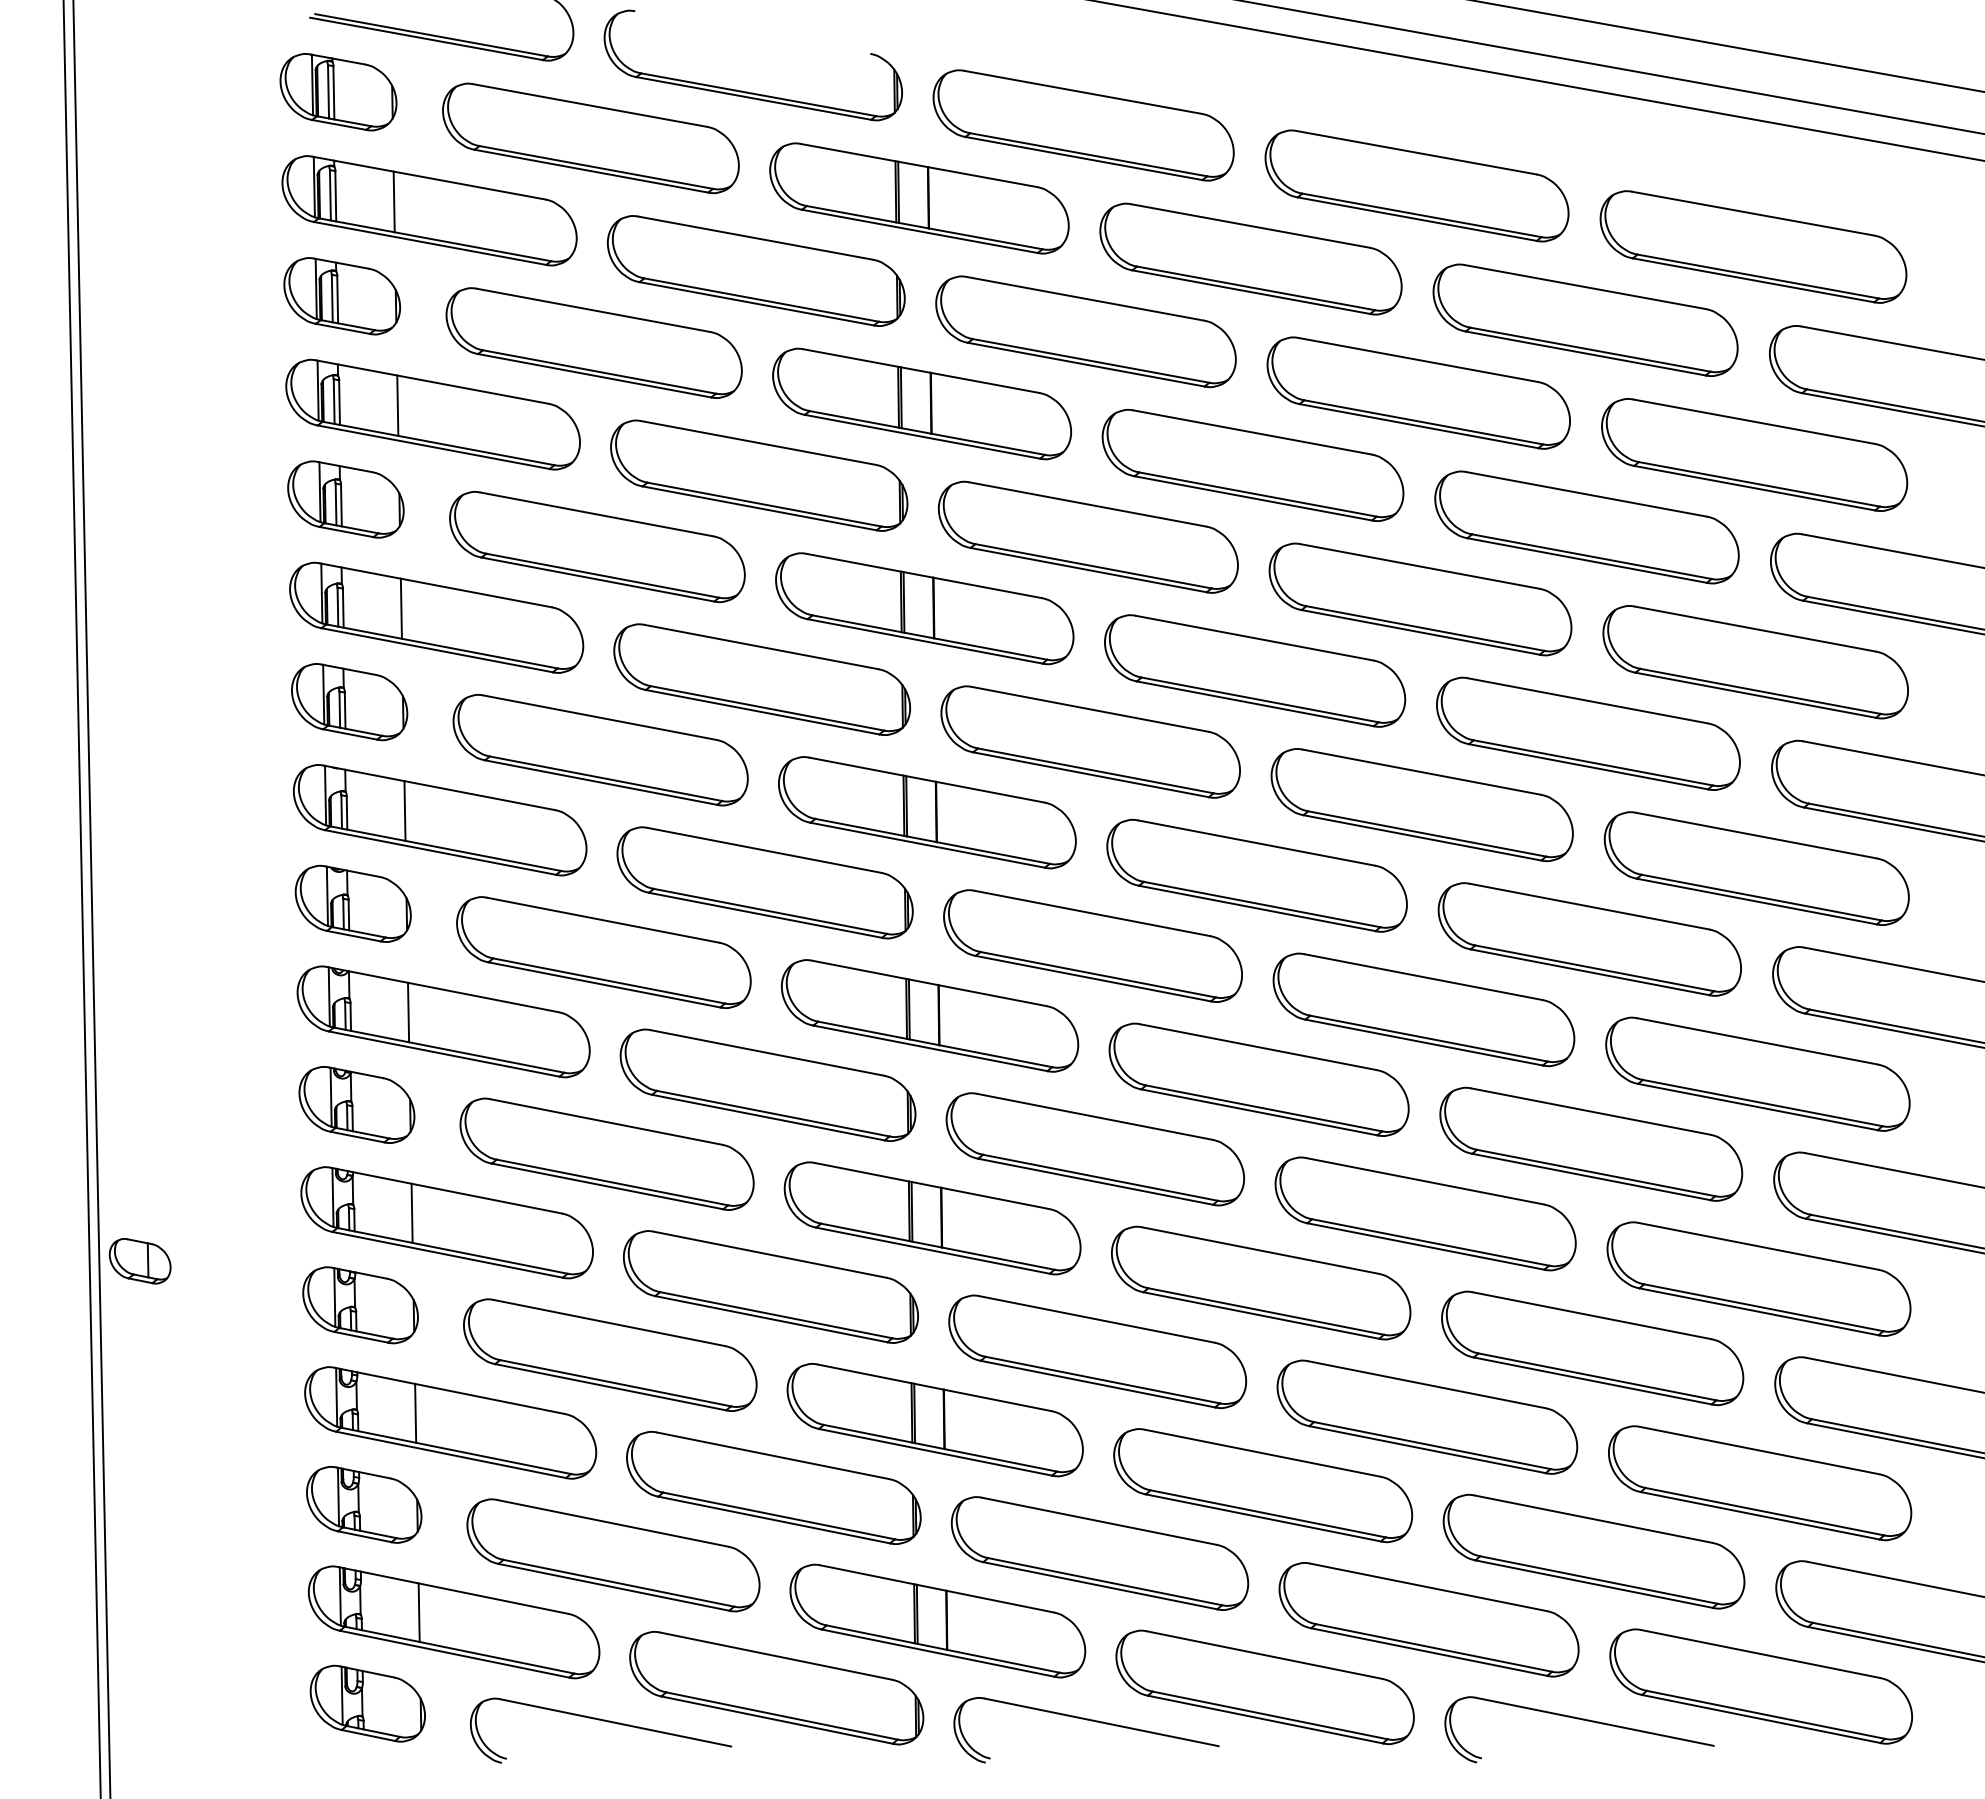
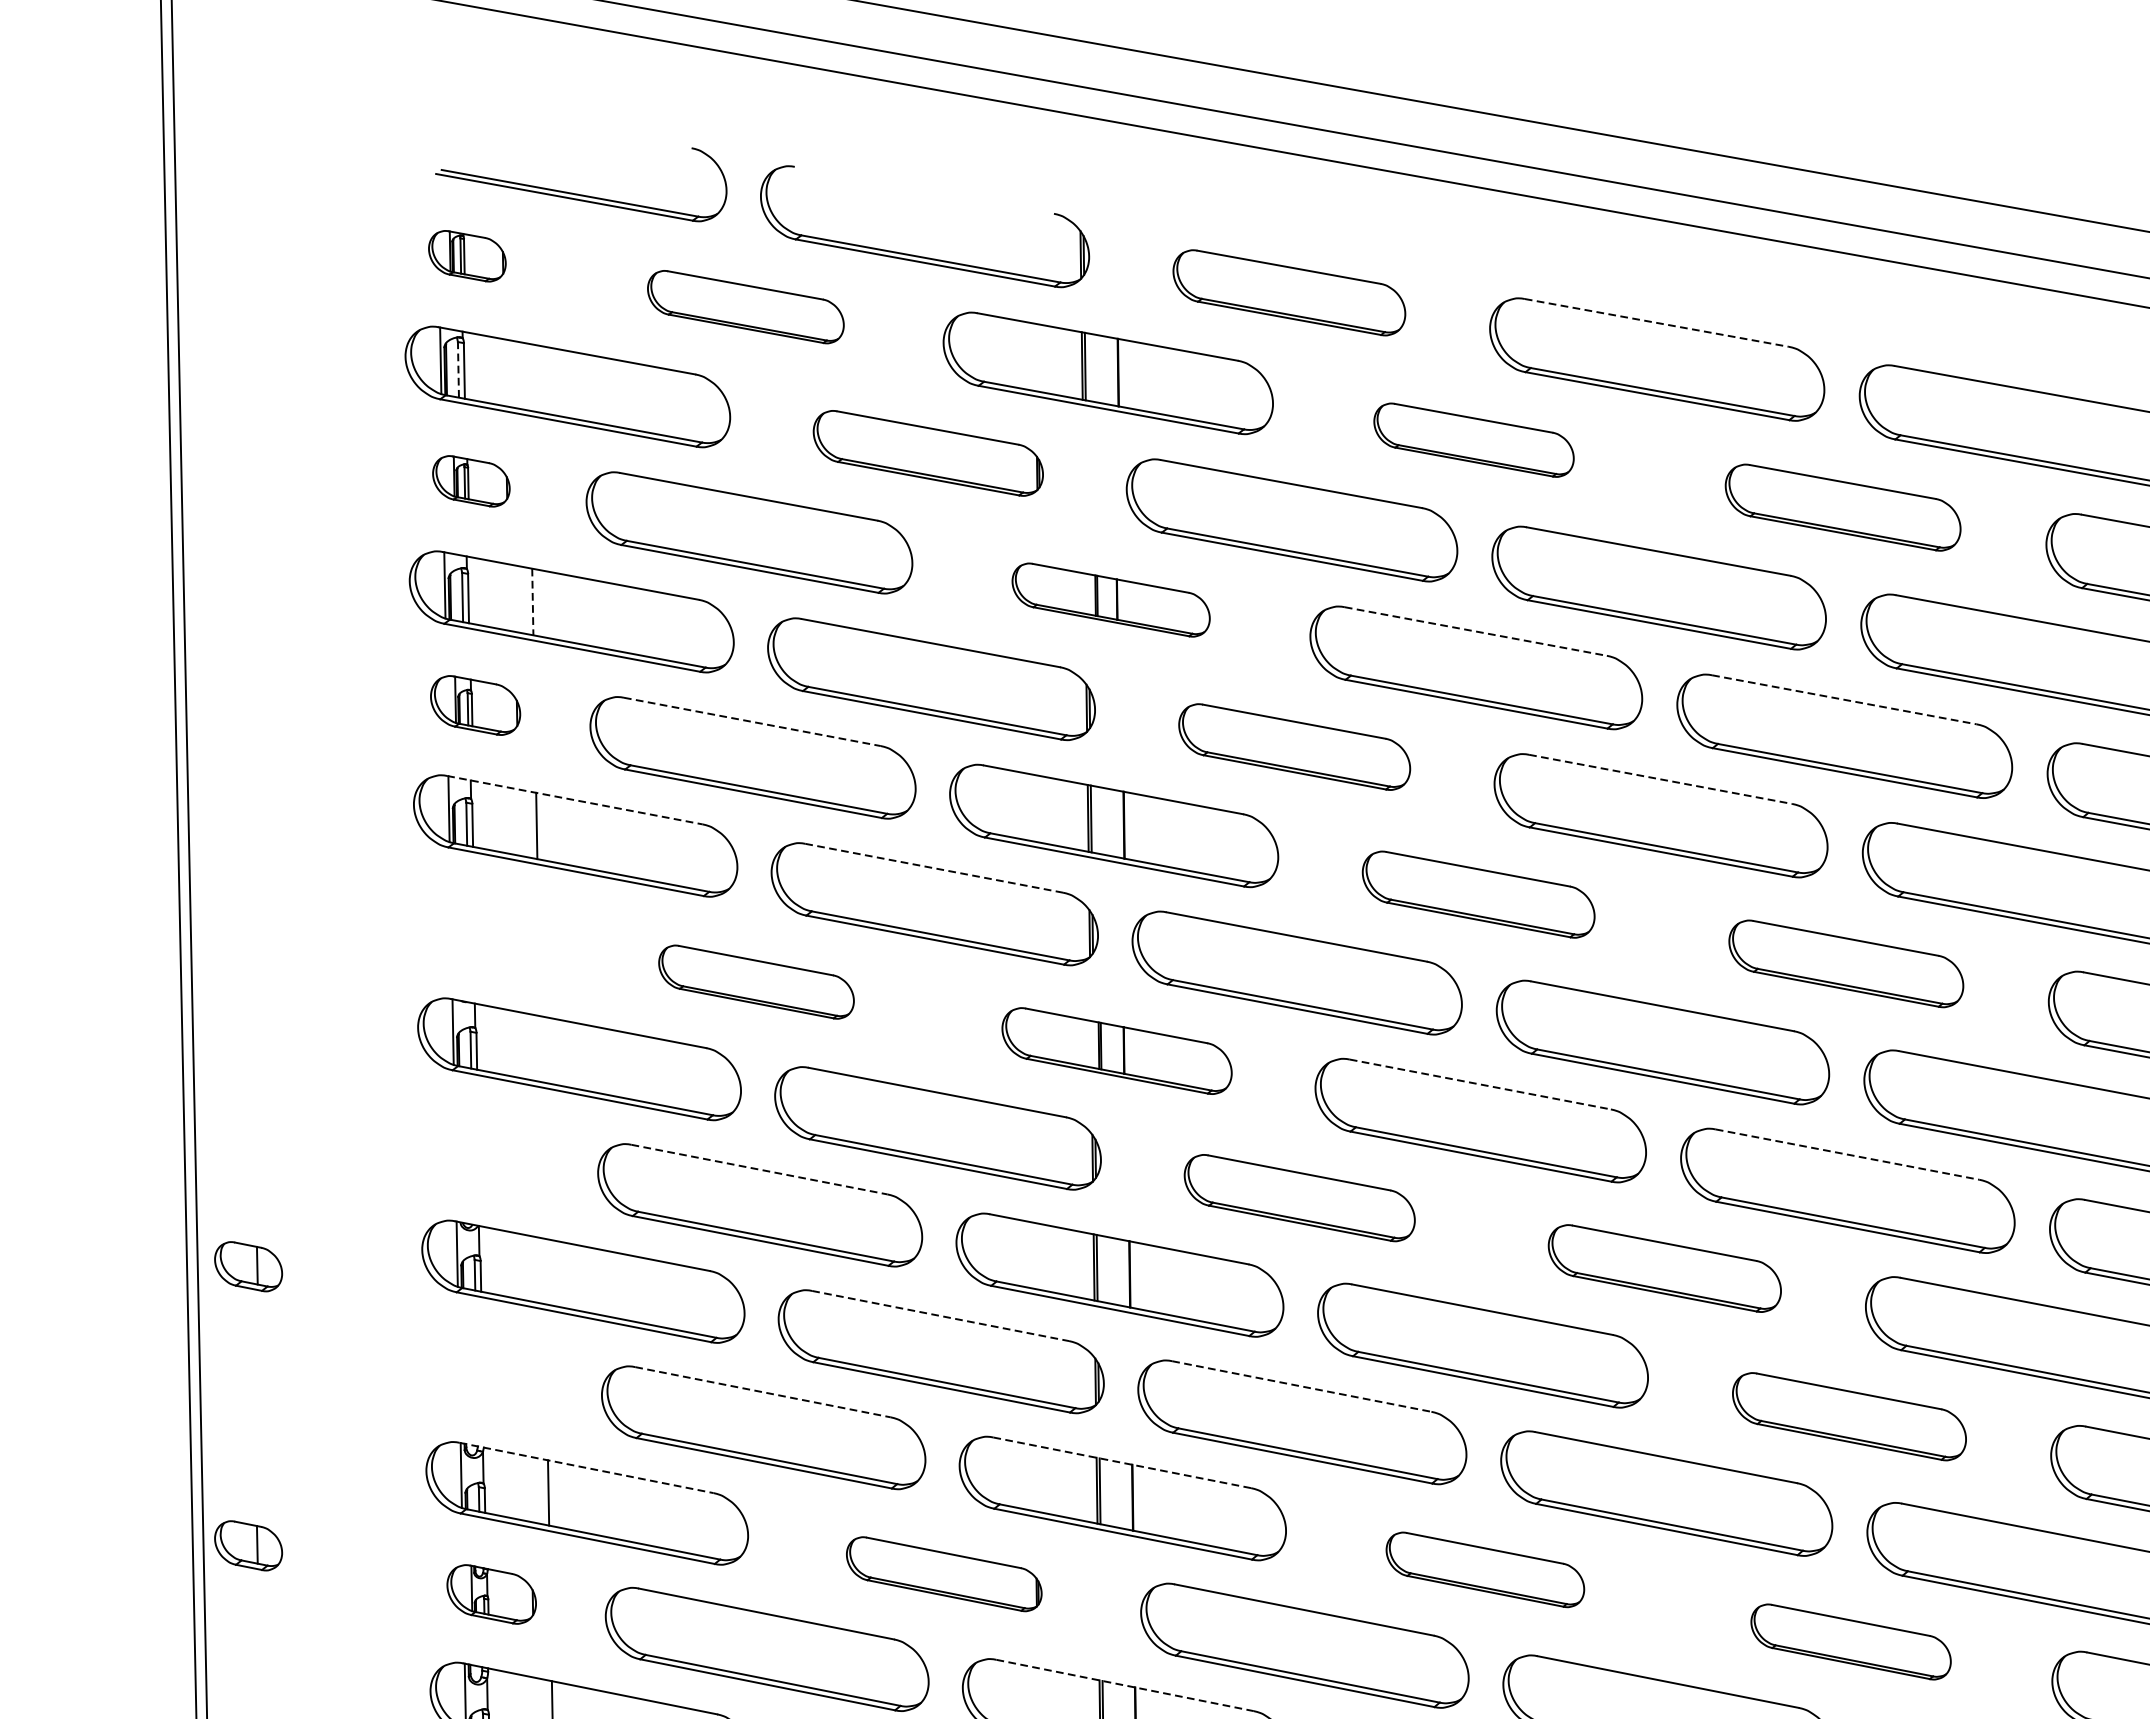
part: (338, 92) -> (467, 256), size x0.6
part: (1083, 125) -> (1289, 292), size x0.7
part: (590, 138) -> (745, 307), size x0.6
line: (1416, 152) -> (1656, 322), solid -> dashed
line: (330, 194) -> (458, 368), solid -> dashed
line: (393, 201) -> (528, 376), removed
part: (1250, 258) -> (1473, 439), size x0.6
part: (756, 270) -> (928, 452), size x0.7
part: (341, 296) -> (470, 481), size x0.6
part: (1585, 319) -> (1843, 506), size x0.7
part: (921, 403) -> (1110, 599), size x0.6
line: (397, 406) -> (532, 602), solid -> dashed
line: (1252, 432) -> (1475, 631), solid -> dashed
line: (1586, 494) -> (1844, 699), solid -> dashed
part: (345, 499) -> (475, 705), size x0.7
line: (597, 514) -> (753, 722), solid -> dashed
part: (1088, 536) -> (1294, 746), size x0.7
line: (1420, 566) -> (1661, 779), solid -> dashed
line: (436, 585) -> (575, 800), solid -> dashed
line: (761, 647) -> (934, 868), solid -> dashed
part: (1255, 670) -> (1479, 894), size x0.7
part: (349, 702) -> (479, 929), removed
part: (1588, 733) -> (1846, 963), size x0.7
part: (600, 750) -> (756, 982), size x0.6
line: (404, 810) -> (540, 1048), removed
part: (927, 812) -> (1117, 1050), size x0.7
line: (1257, 843) -> (1481, 1084), solid -> dashed
part: (352, 903) -> (482, 1151), removed
line: (1589, 906) -> (1847, 1154), solid -> dashed
line: (603, 920) -> (759, 1169), solid -> dashed
part: (1092, 945) -> (1299, 1197), size x0.7
part: (139, 1008) -> (247, 1266), added
part: (1423, 1009) -> (1664, 1268), size x0.7
line: (408, 1012) -> (544, 1271), removed
line: (767, 1052) -> (940, 1315), solid -> dashed
part: (356, 1104) -> (487, 1372), removed
line: (1094, 1116) -> (1301, 1386), solid -> dashed
line: (606, 1122) -> (763, 1392), solid -> dashed
part: (1591, 1143) -> (1849, 1415), size x0.7
line: (932, 1186) -> (1122, 1463), solid -> dashed
line: (447, 1190) -> (587, 1467), solid -> dashed
part: (1261, 1282) -> (1485, 1569), size x0.6
part: (770, 1286) -> (943, 1573), size x0.6
part: (360, 1305) -> (491, 1594), size x0.7
part: (1592, 1348) -> (1850, 1642), size x0.6
line: (934, 1387) -> (1124, 1685), solid -> dashed

